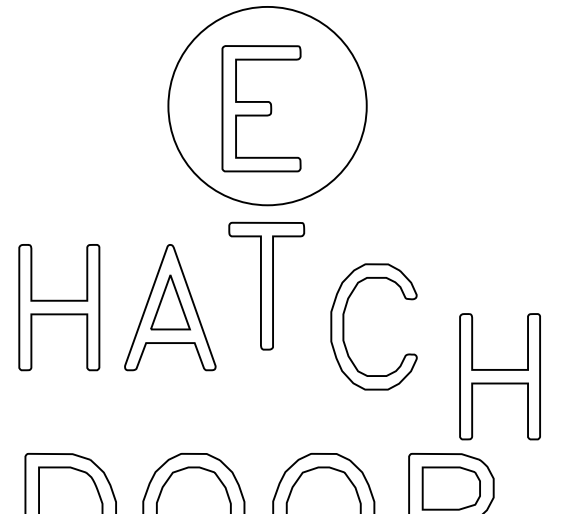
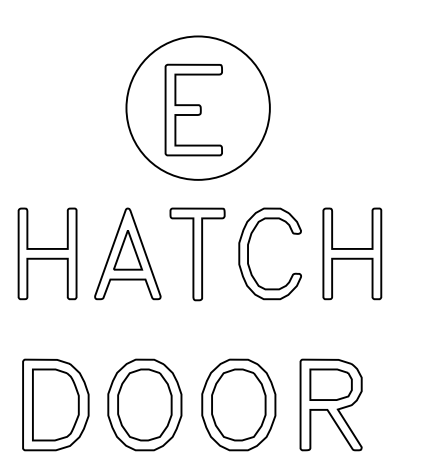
part: (266, 286) -> (197, 254), moved
part: (344, 326) -> (248, 253), moved
part: (500, 376) -> (352, 253), moved

